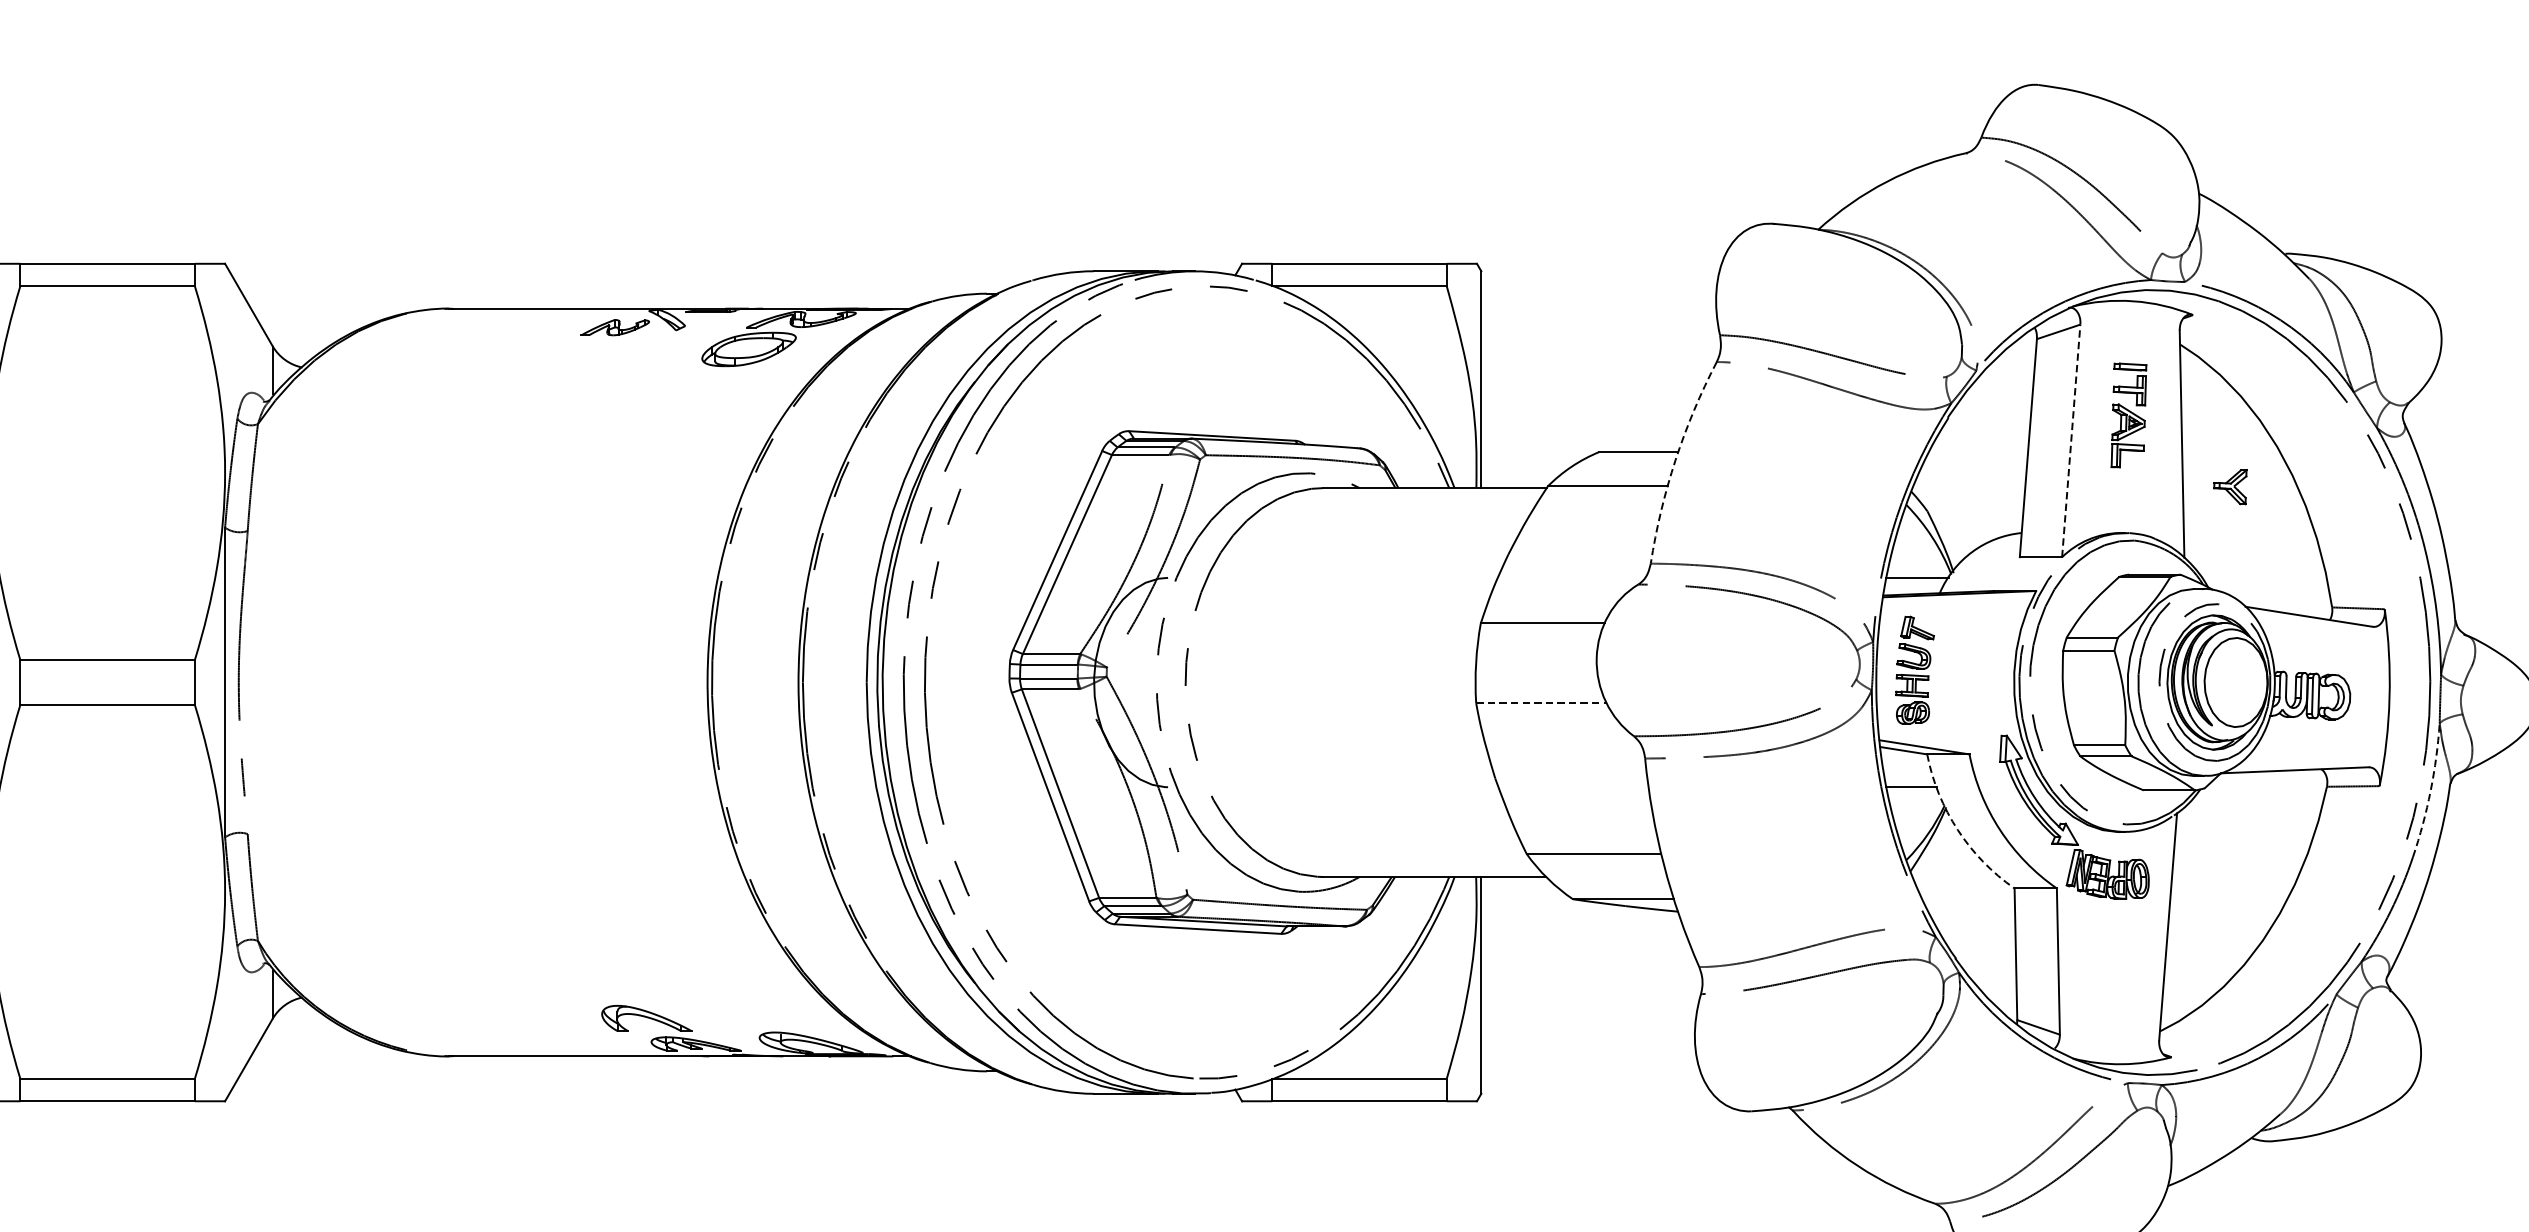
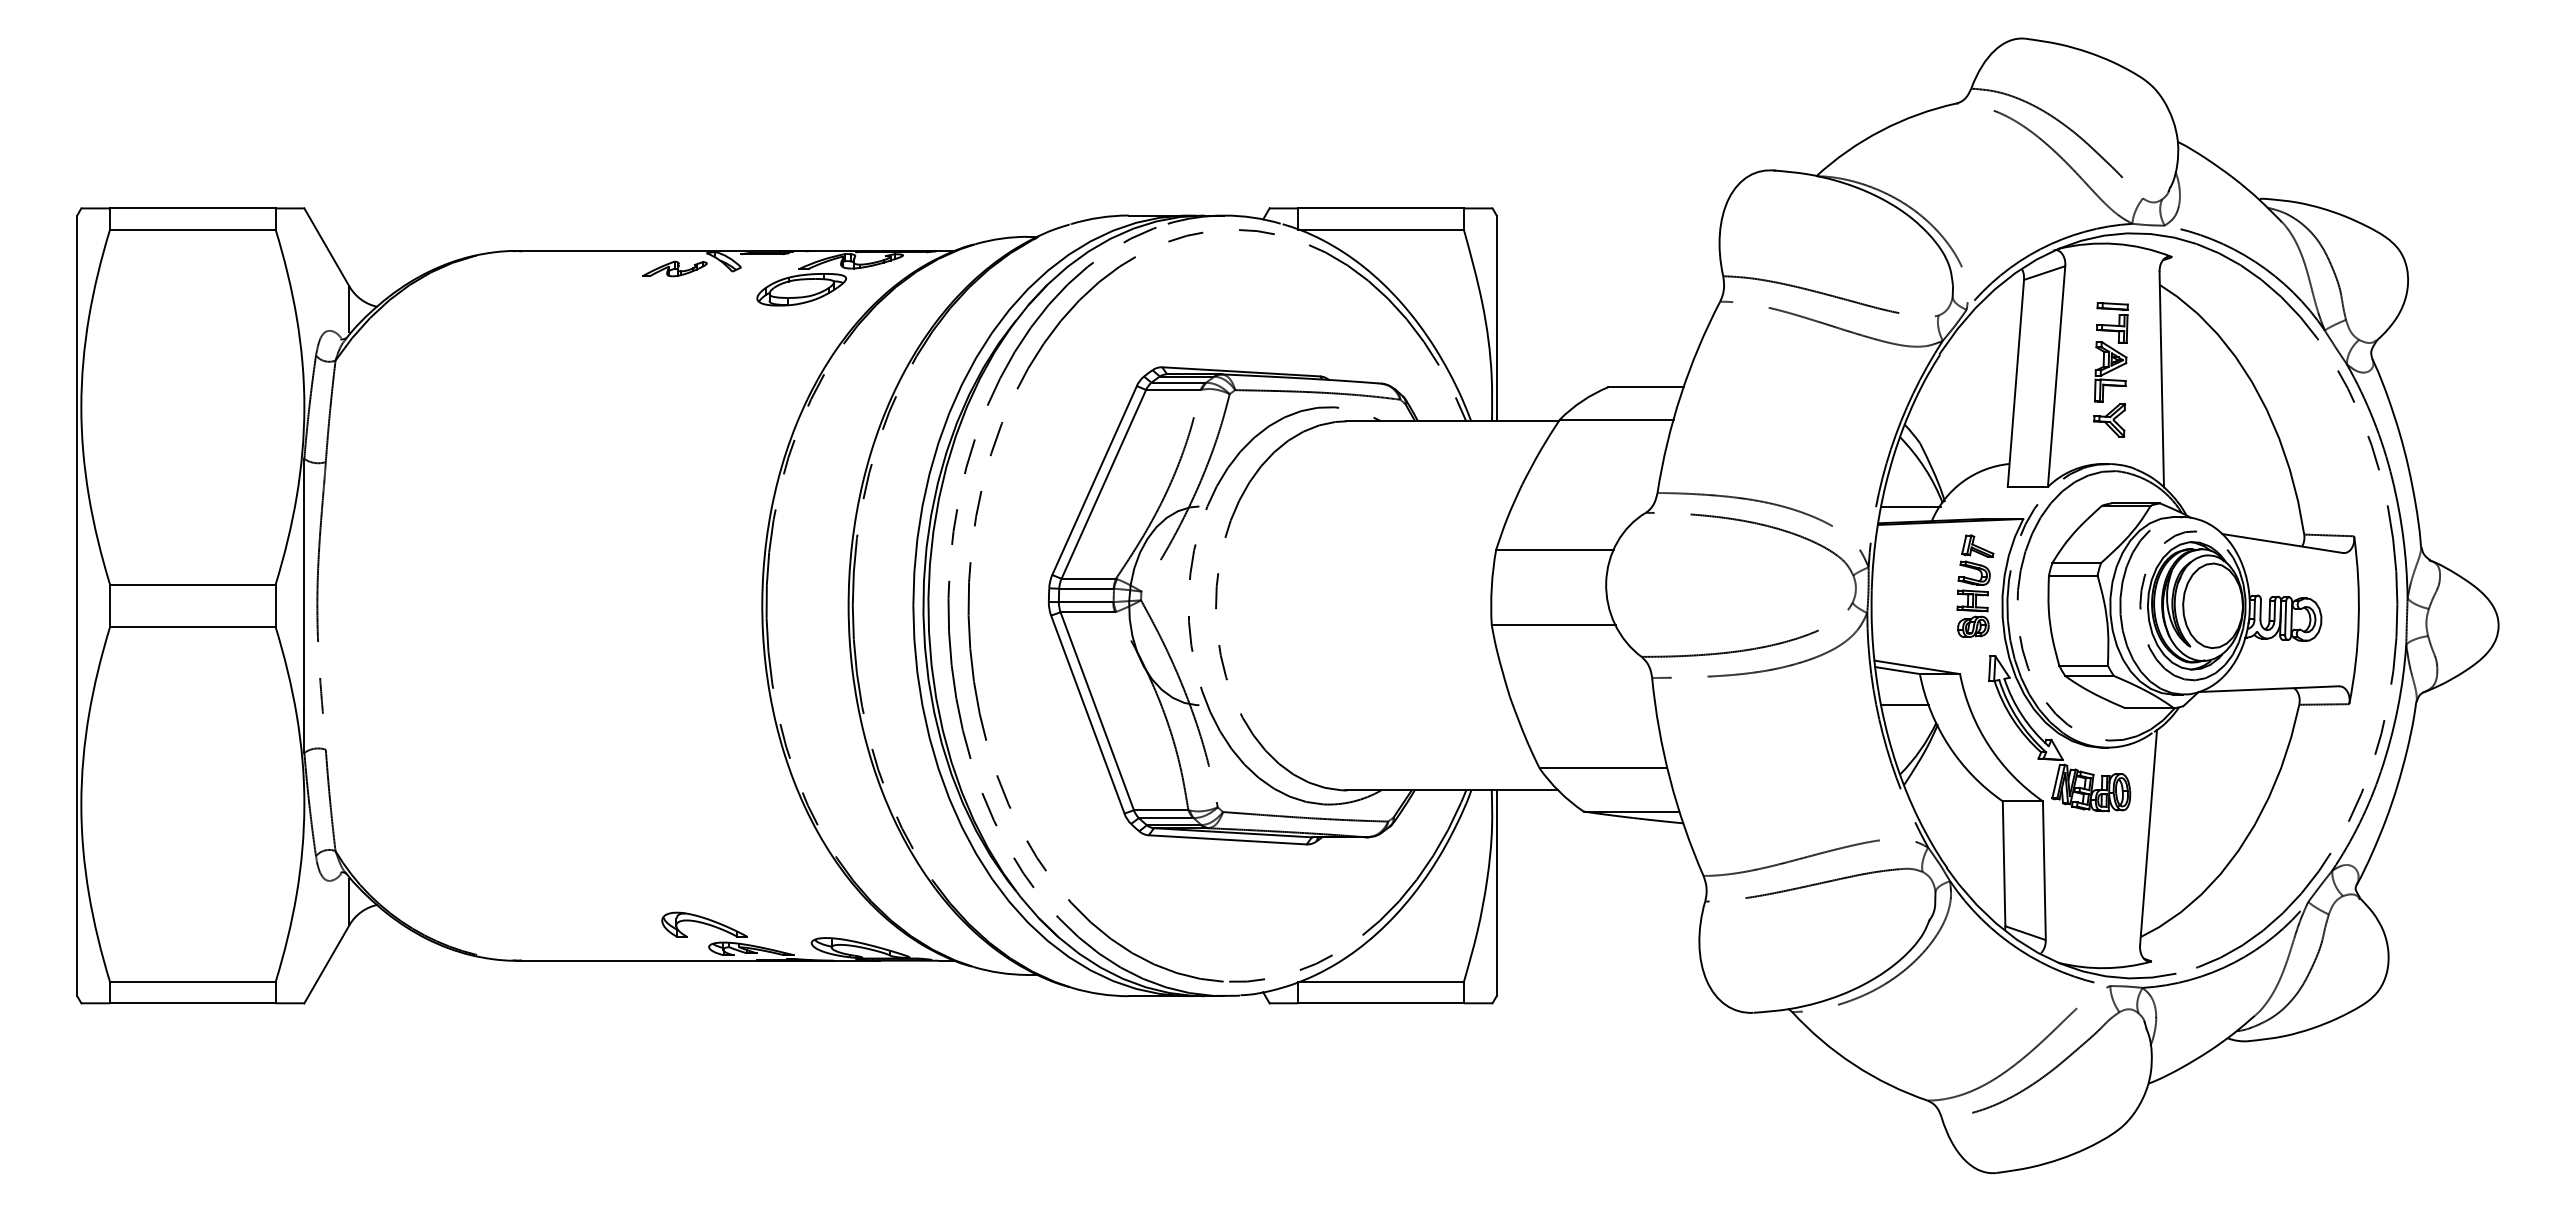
line: (2071, 440) -> (2056, 376), dashed -> solid
arc: (1676, 459) -> (1681, 394), dashed -> solid
part: (2230, 487) -> (2109, 420), moved
part: (1915, 669) -> (1975, 585), moved
line: (1541, 703) -> (1553, 625), dashed -> solid
arc: (2430, 790) -> (2397, 708), dashed -> solid
arc: (1957, 829) -> (1948, 745), dashed -> solid

